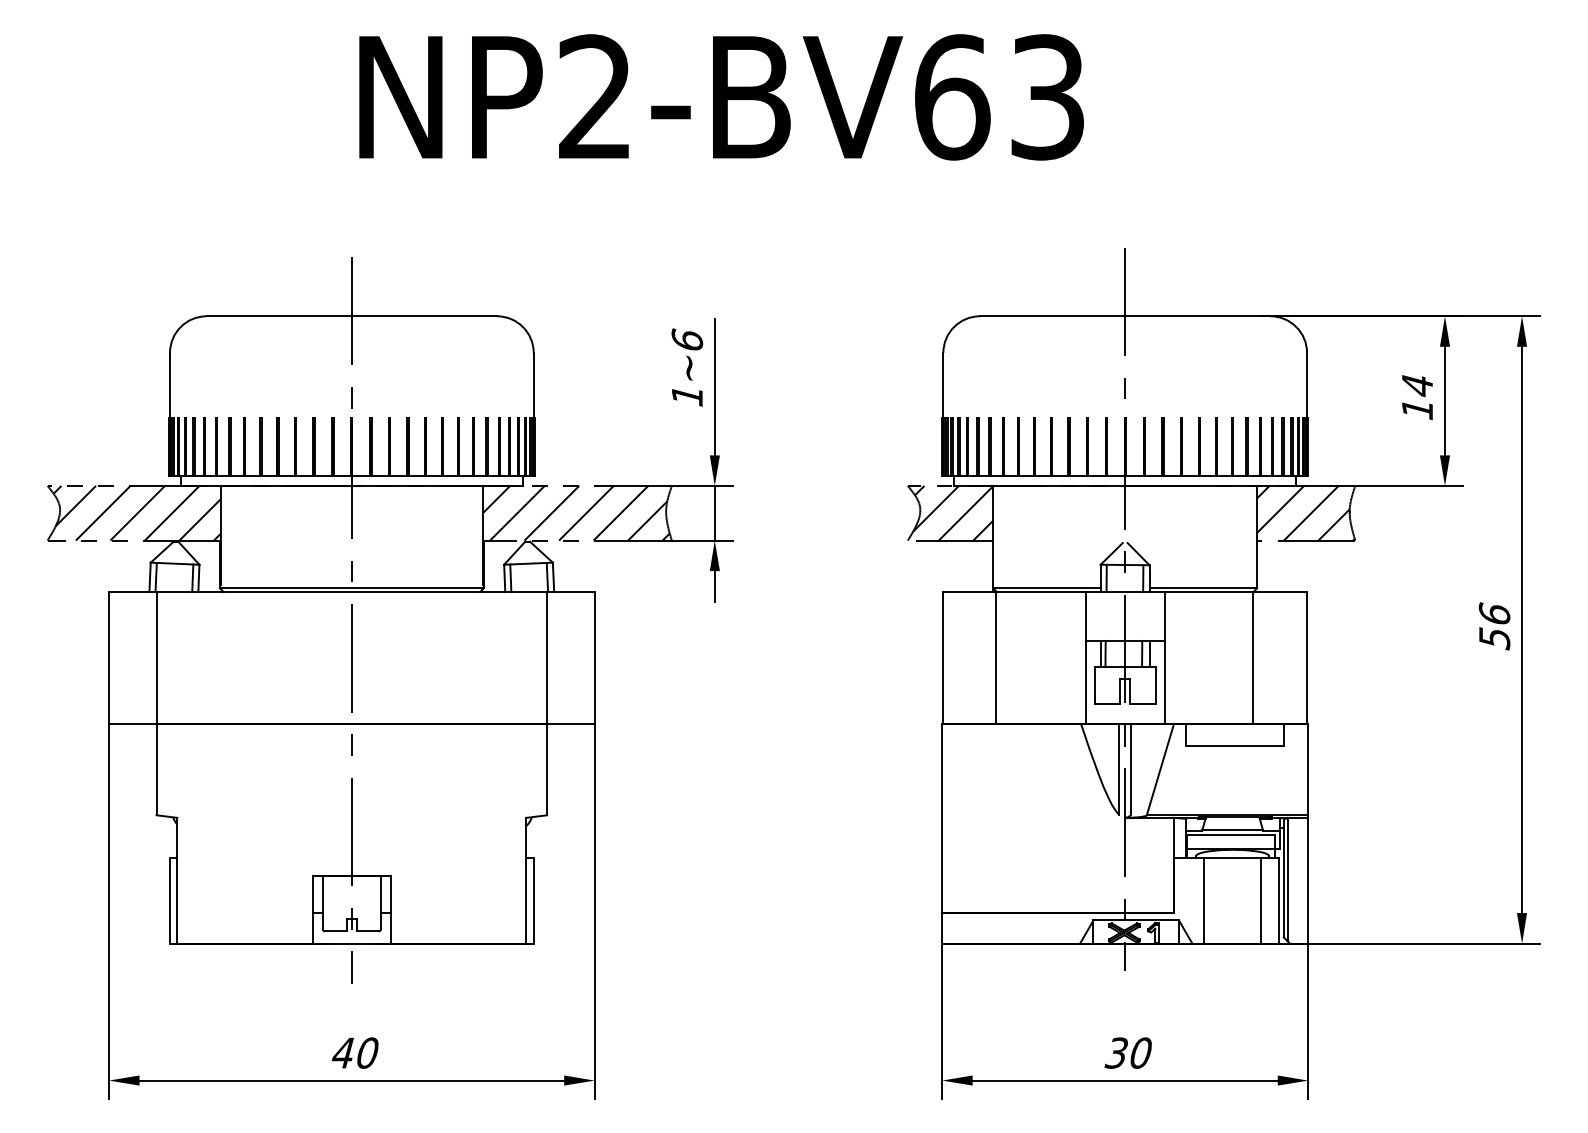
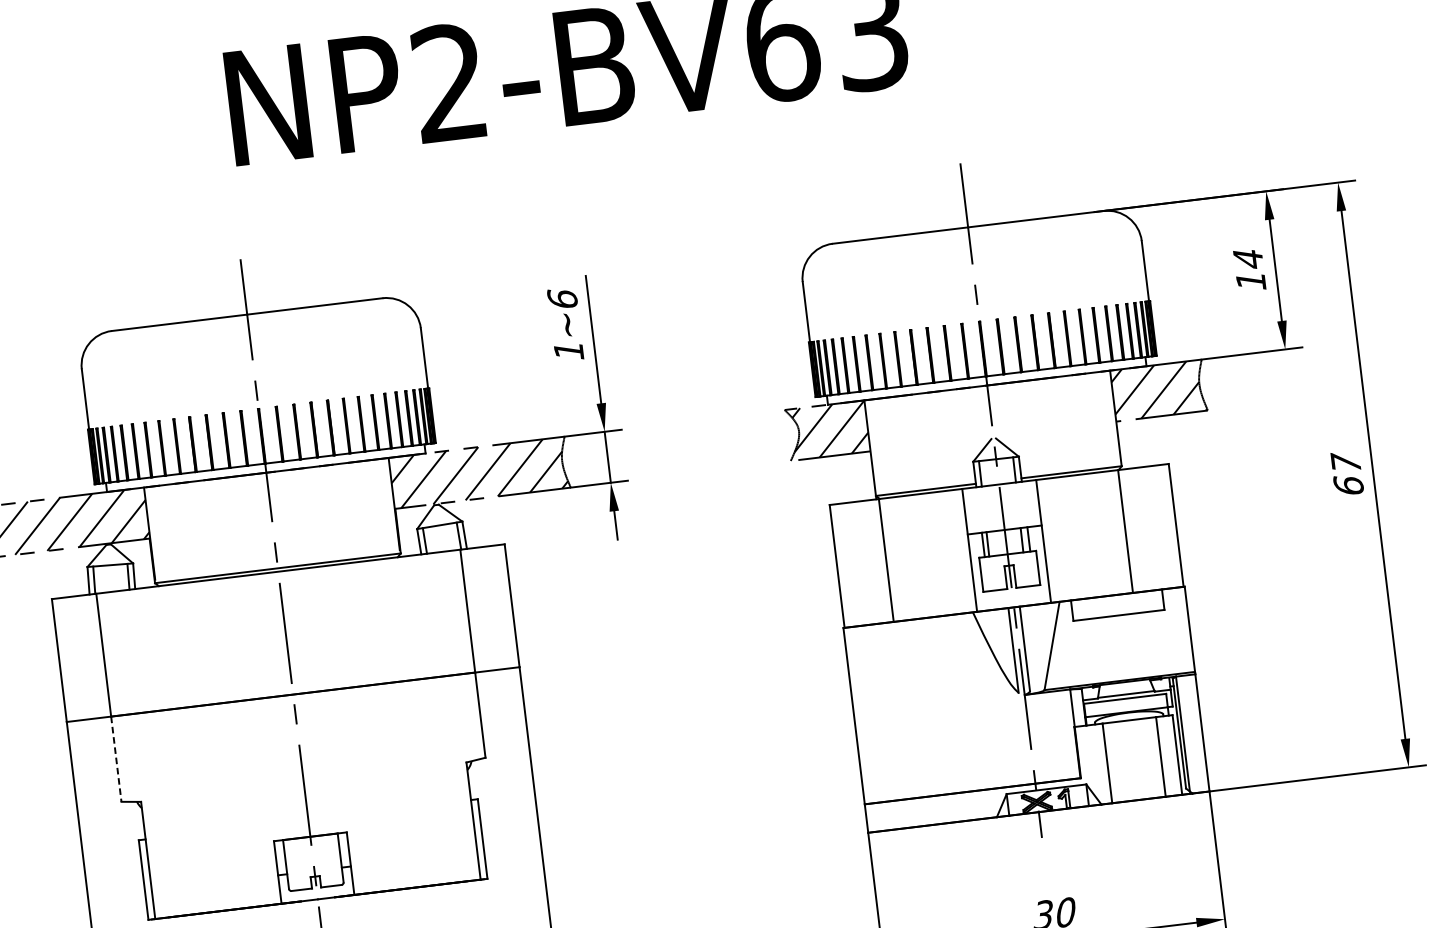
text: (1494, 625) -> (1347, 473), 56 -> 67
line: (156, 769) -> (116, 759), solid -> dashed

